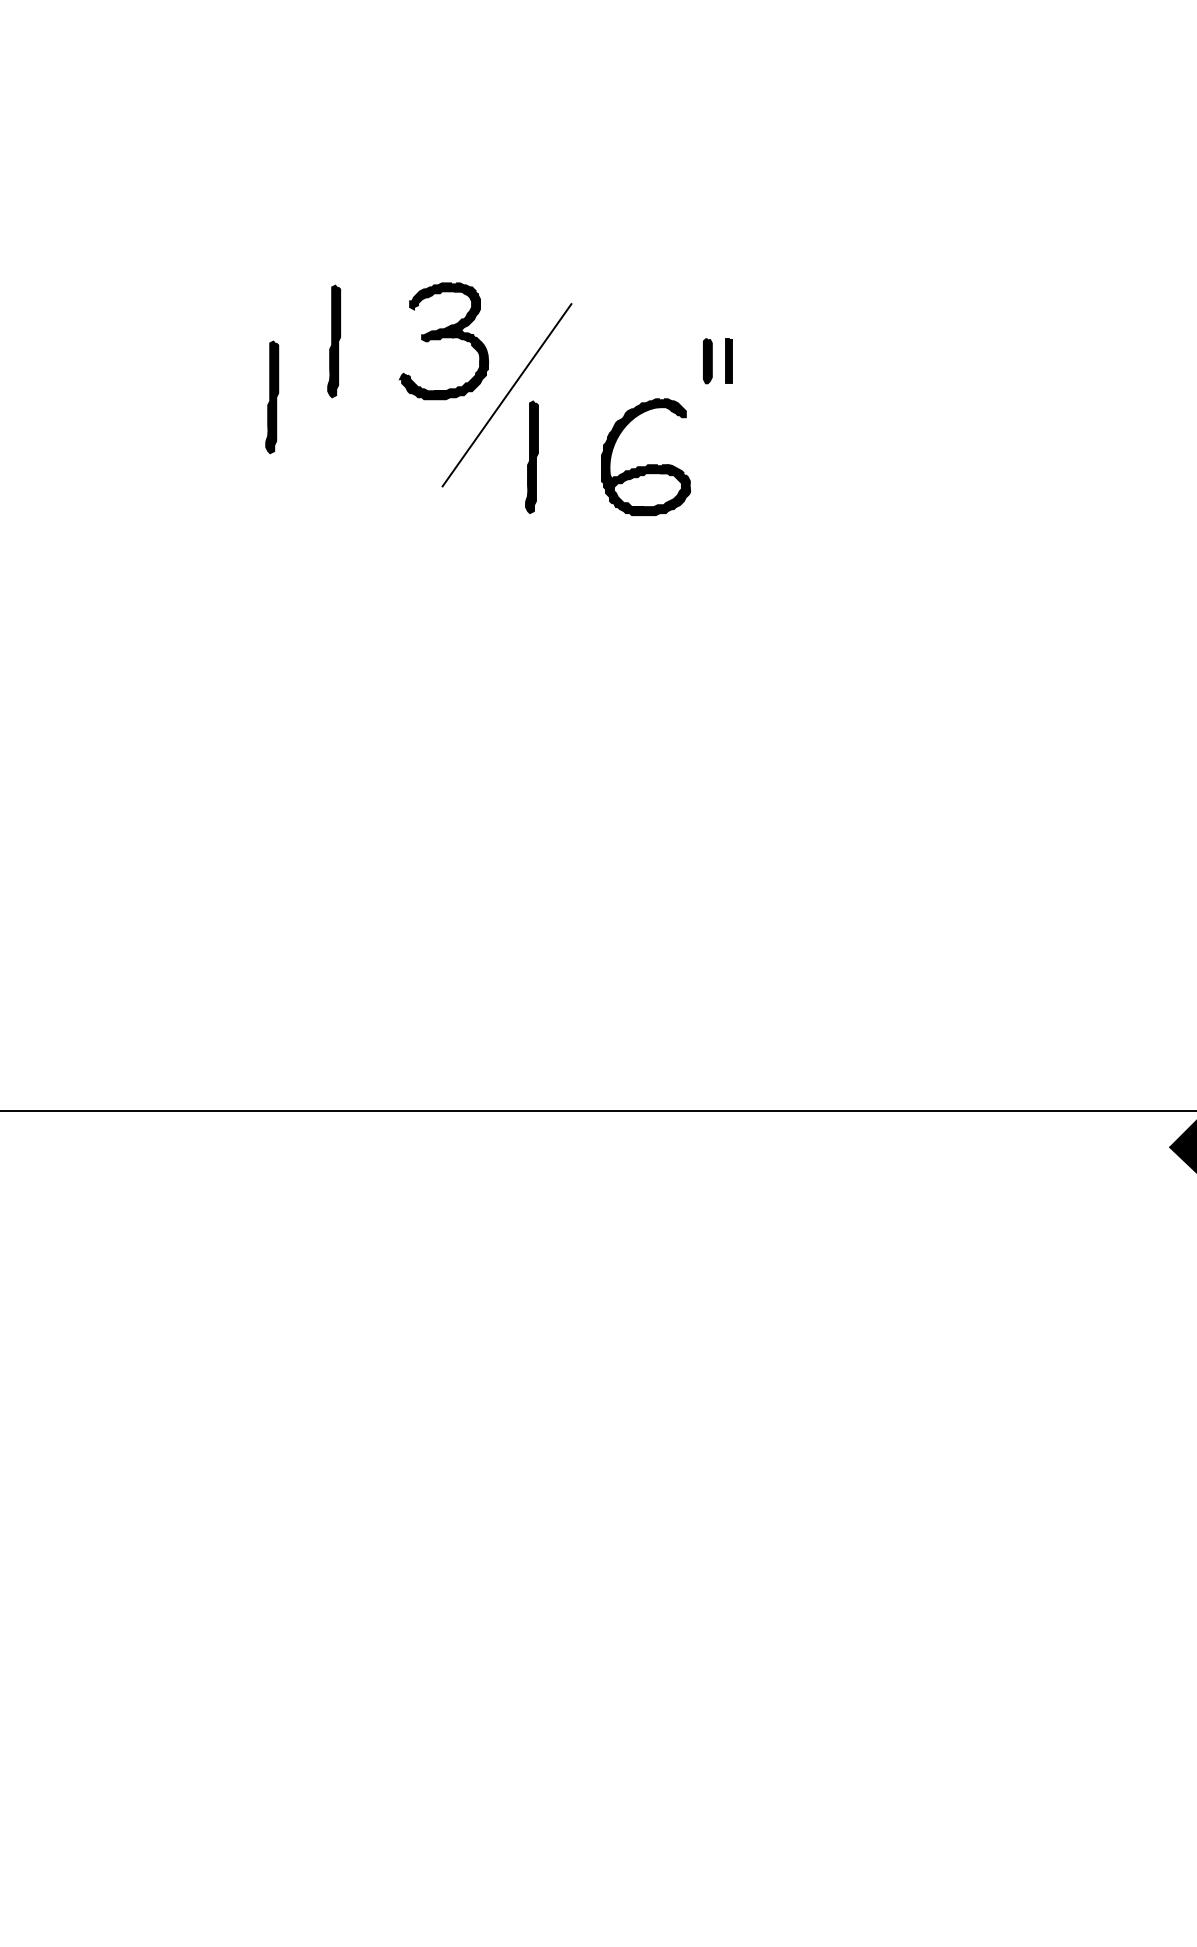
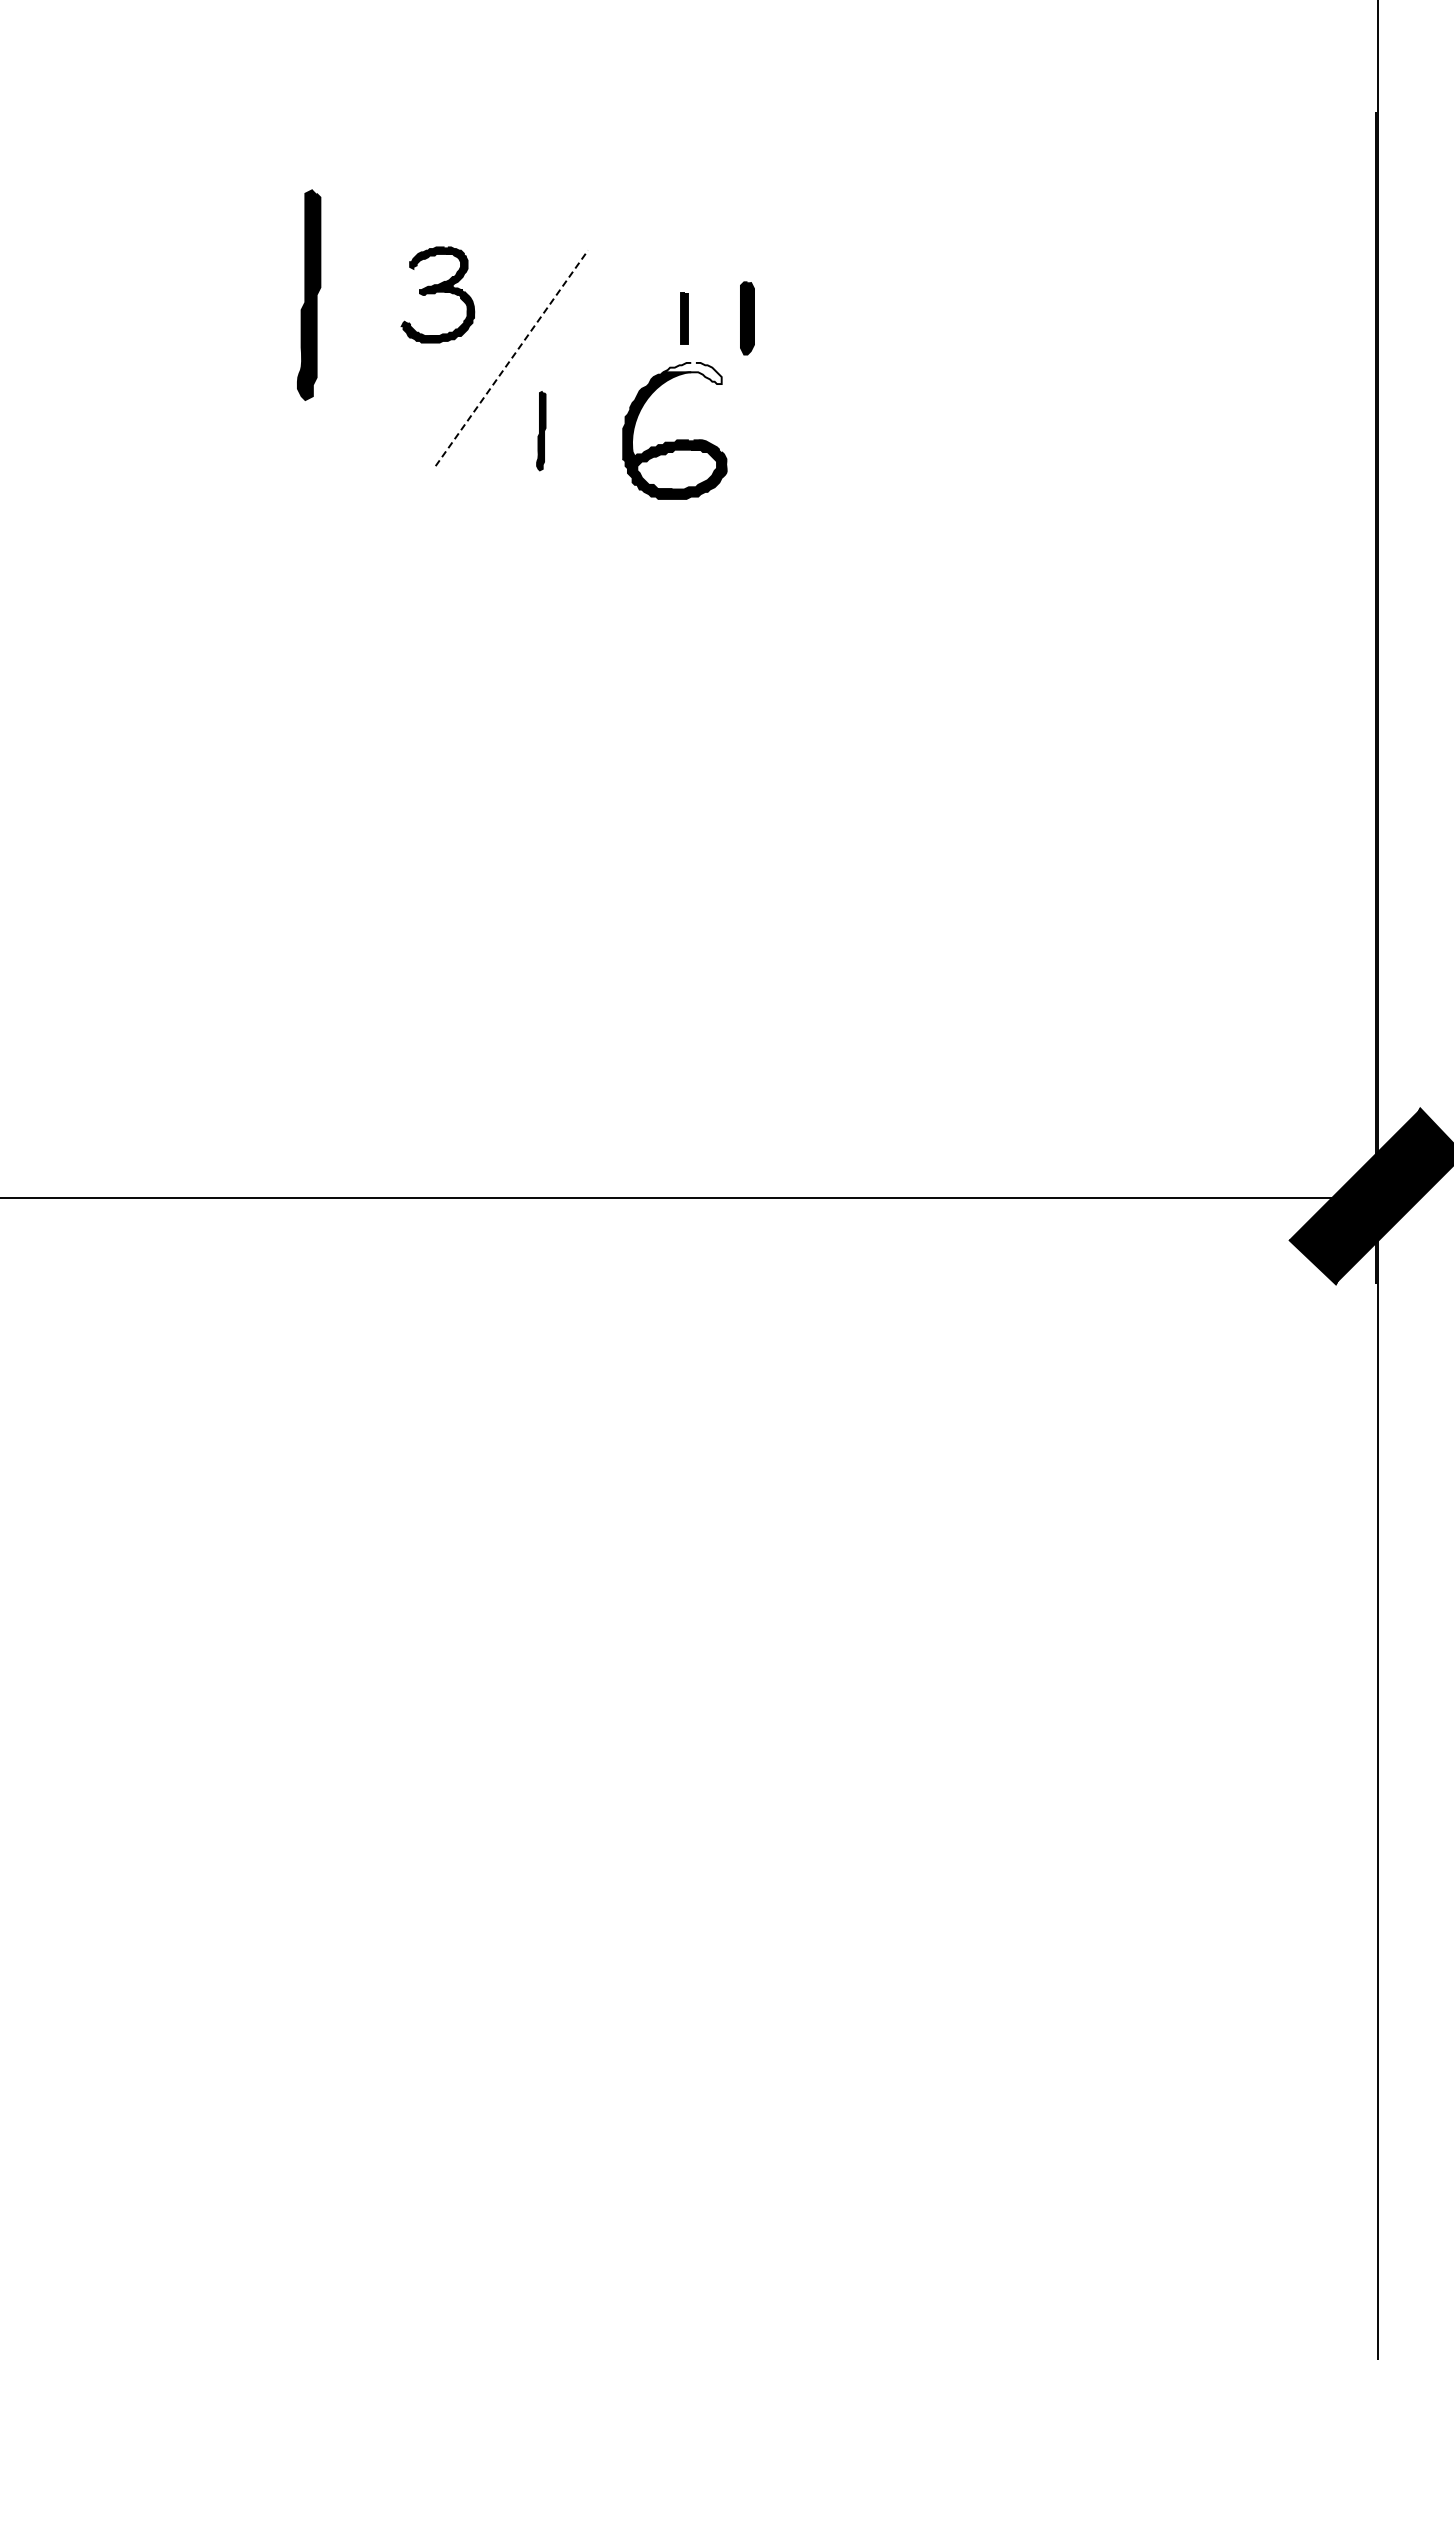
part: (333, 340) -> (308, 294), size x1.6
part: (443, 340) -> (437, 294), size x0.7
part: (707, 361) -> (747, 318), size x1.4
part: (729, 361) -> (684, 318), moved
line: (507, 394) -> (512, 357), solid -> dashed
part: (272, 397) -> (236, 360), removed
fill: (660, 408) -> (692, 373), removed
part: (532, 456) -> (541, 430), size x0.6

